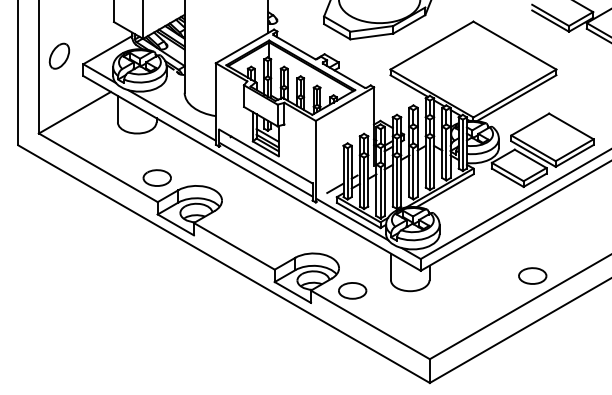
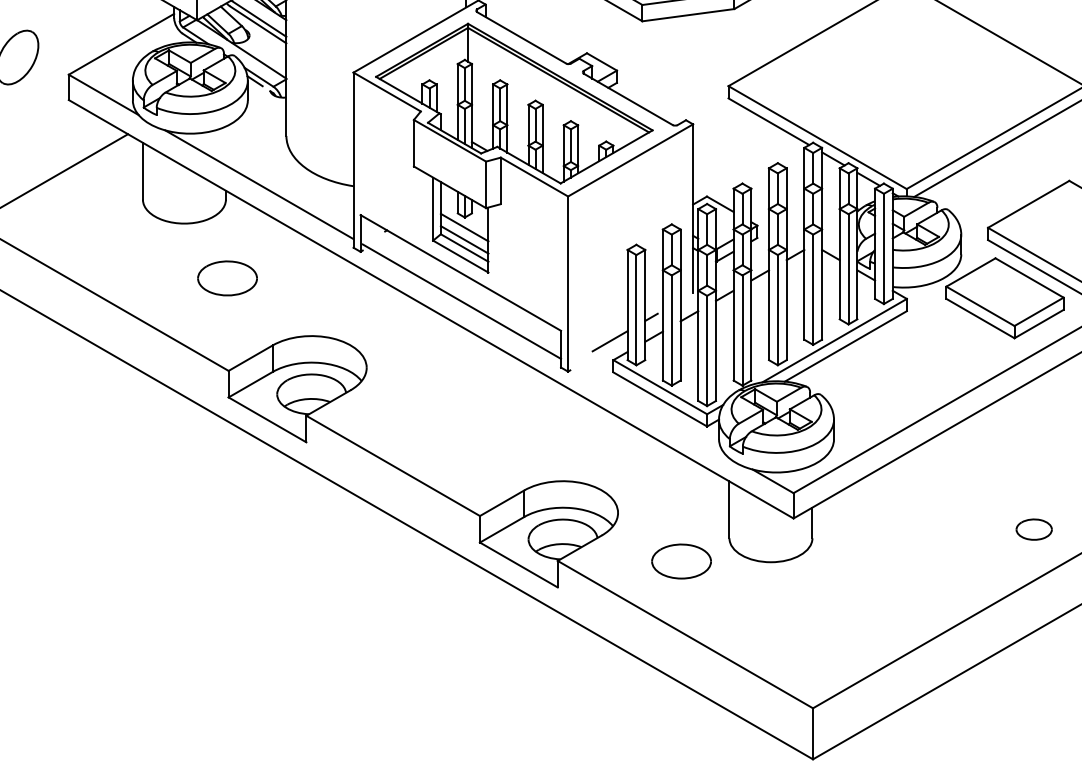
part: (156, 177) -> (225, 277), moved
line: (352, 219) -> (646, 408), removed
part: (532, 275) -> (1033, 528), size x0.6
part: (352, 290) -> (681, 560), moved

